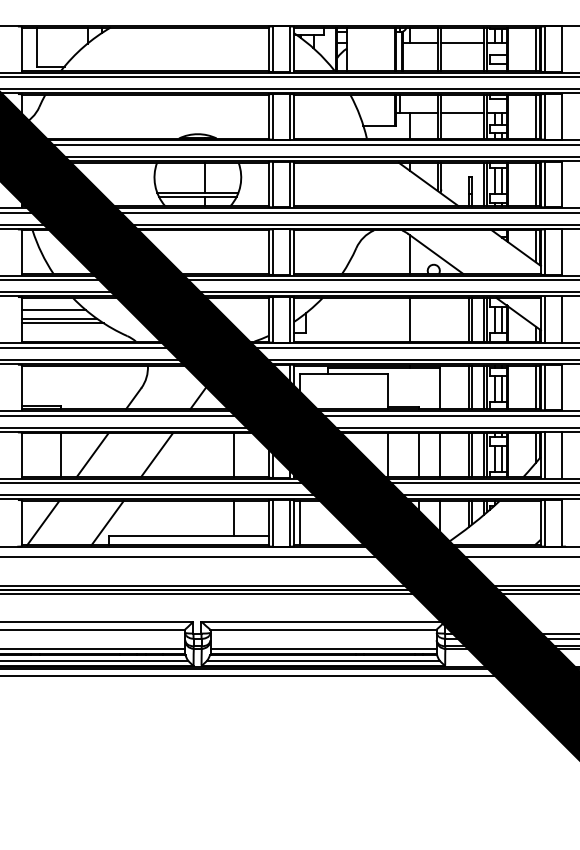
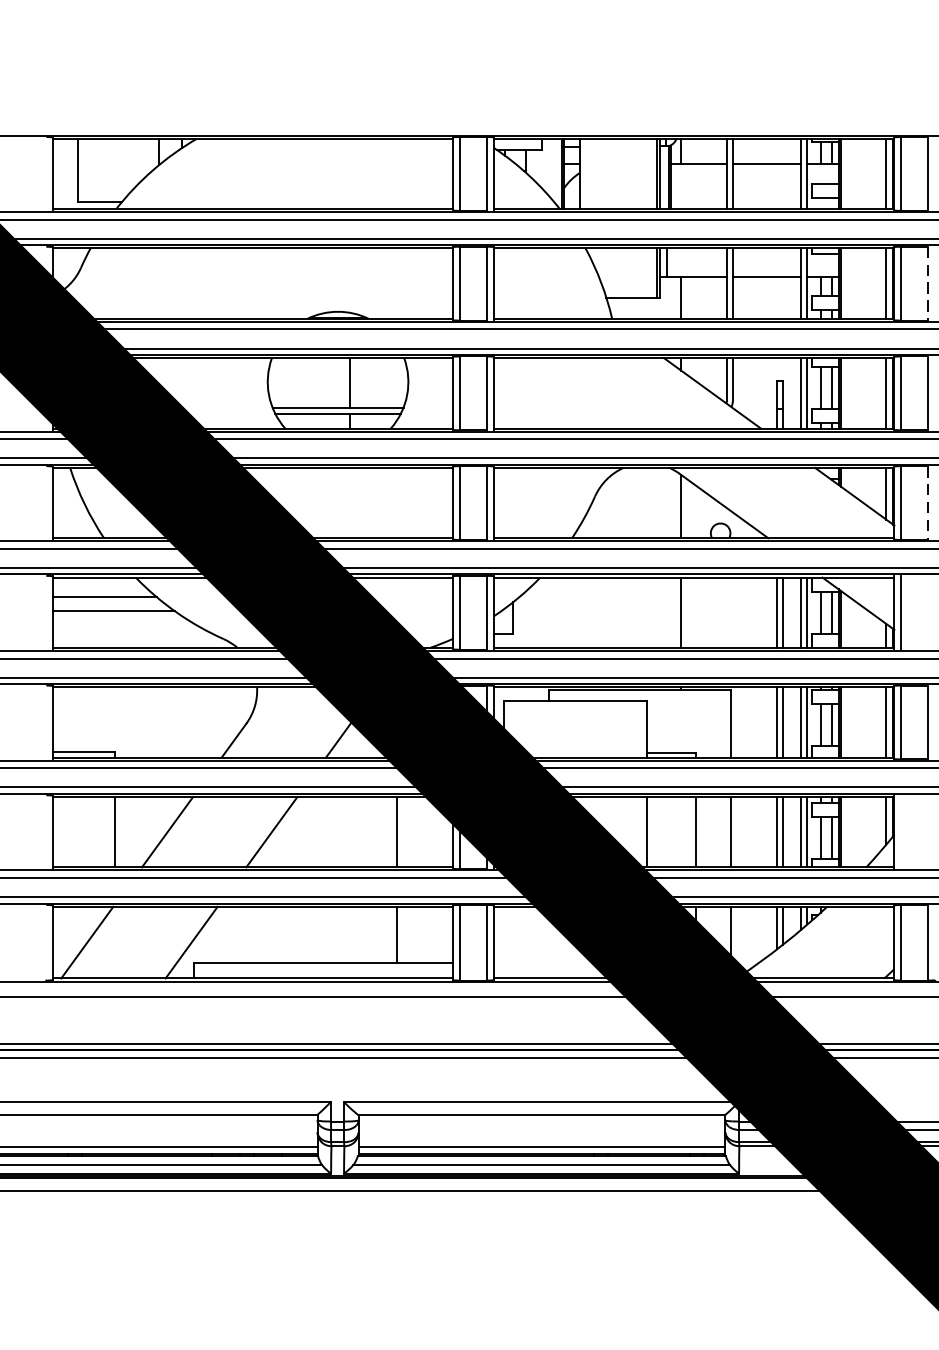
line: (561, 116) -> (927, 283), solid -> dashed
line: (561, 252) -> (927, 503), solid -> dashed
line: (561, 319) -> (927, 612), removed
line: (62, 323) -> (118, 618), removed
line: (545, 454) -> (901, 831), removed
line: (561, 454) -> (927, 831), removed
line: (299, 523) -> (502, 943), removed

